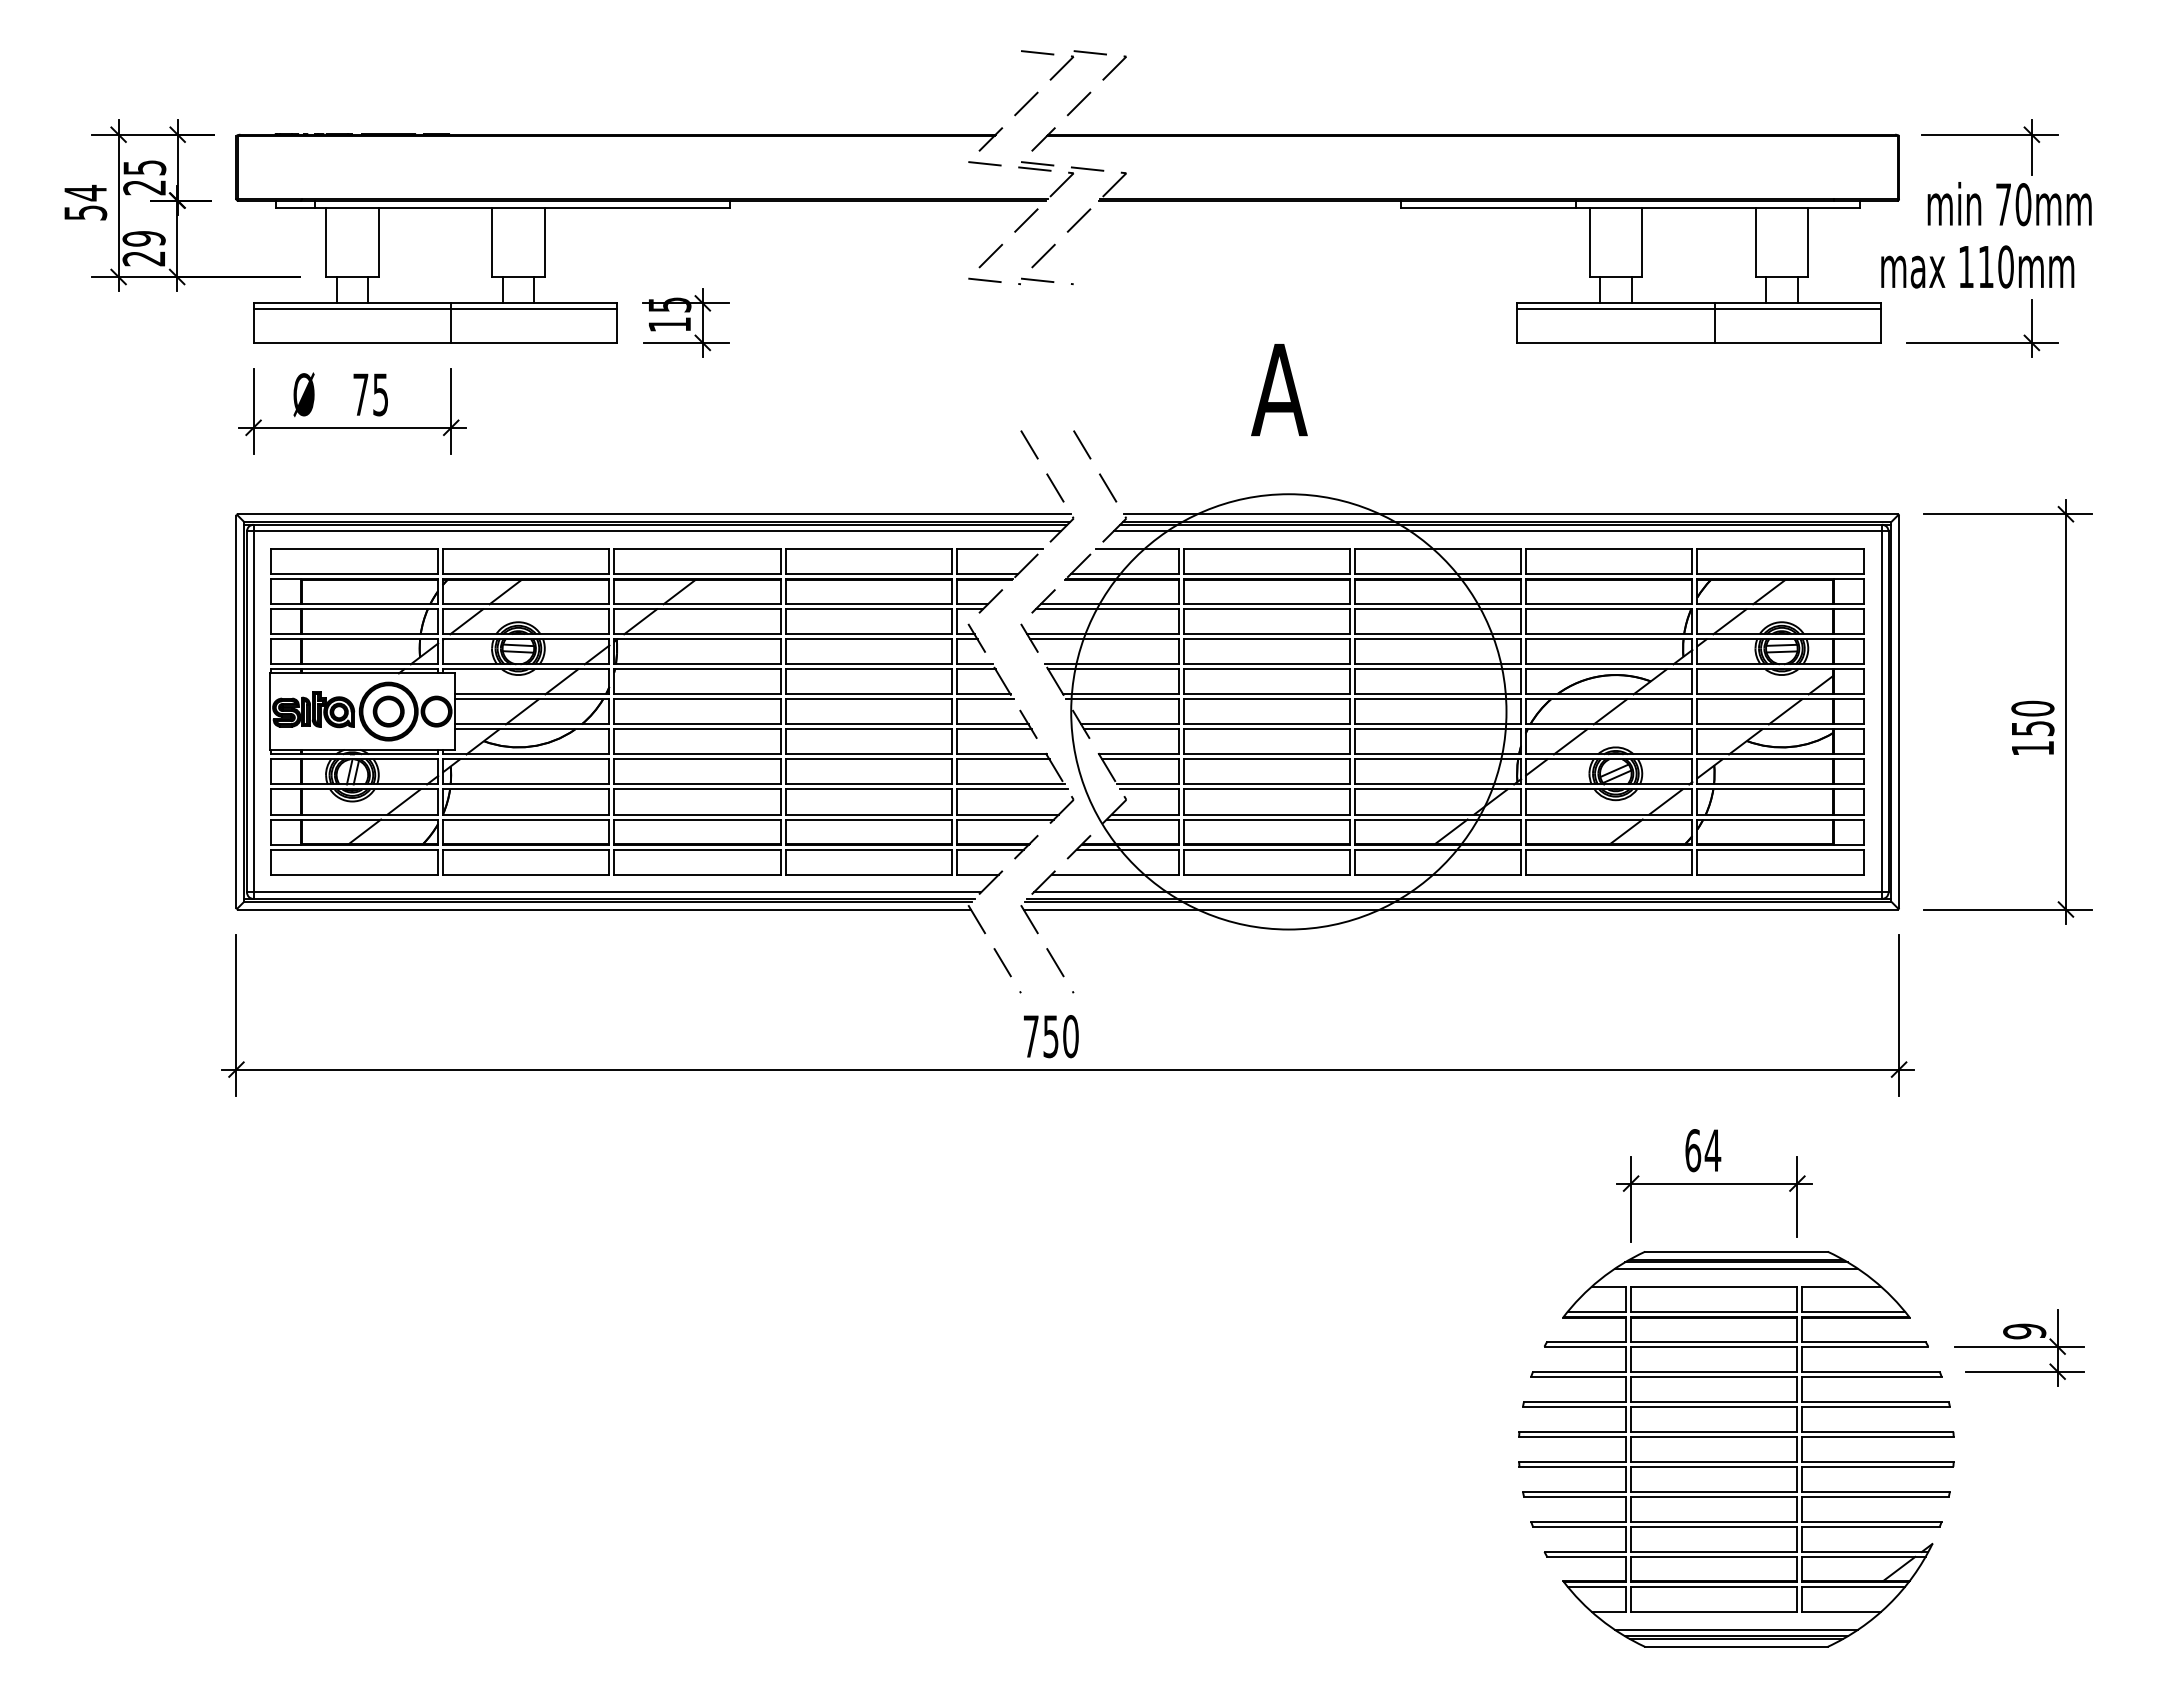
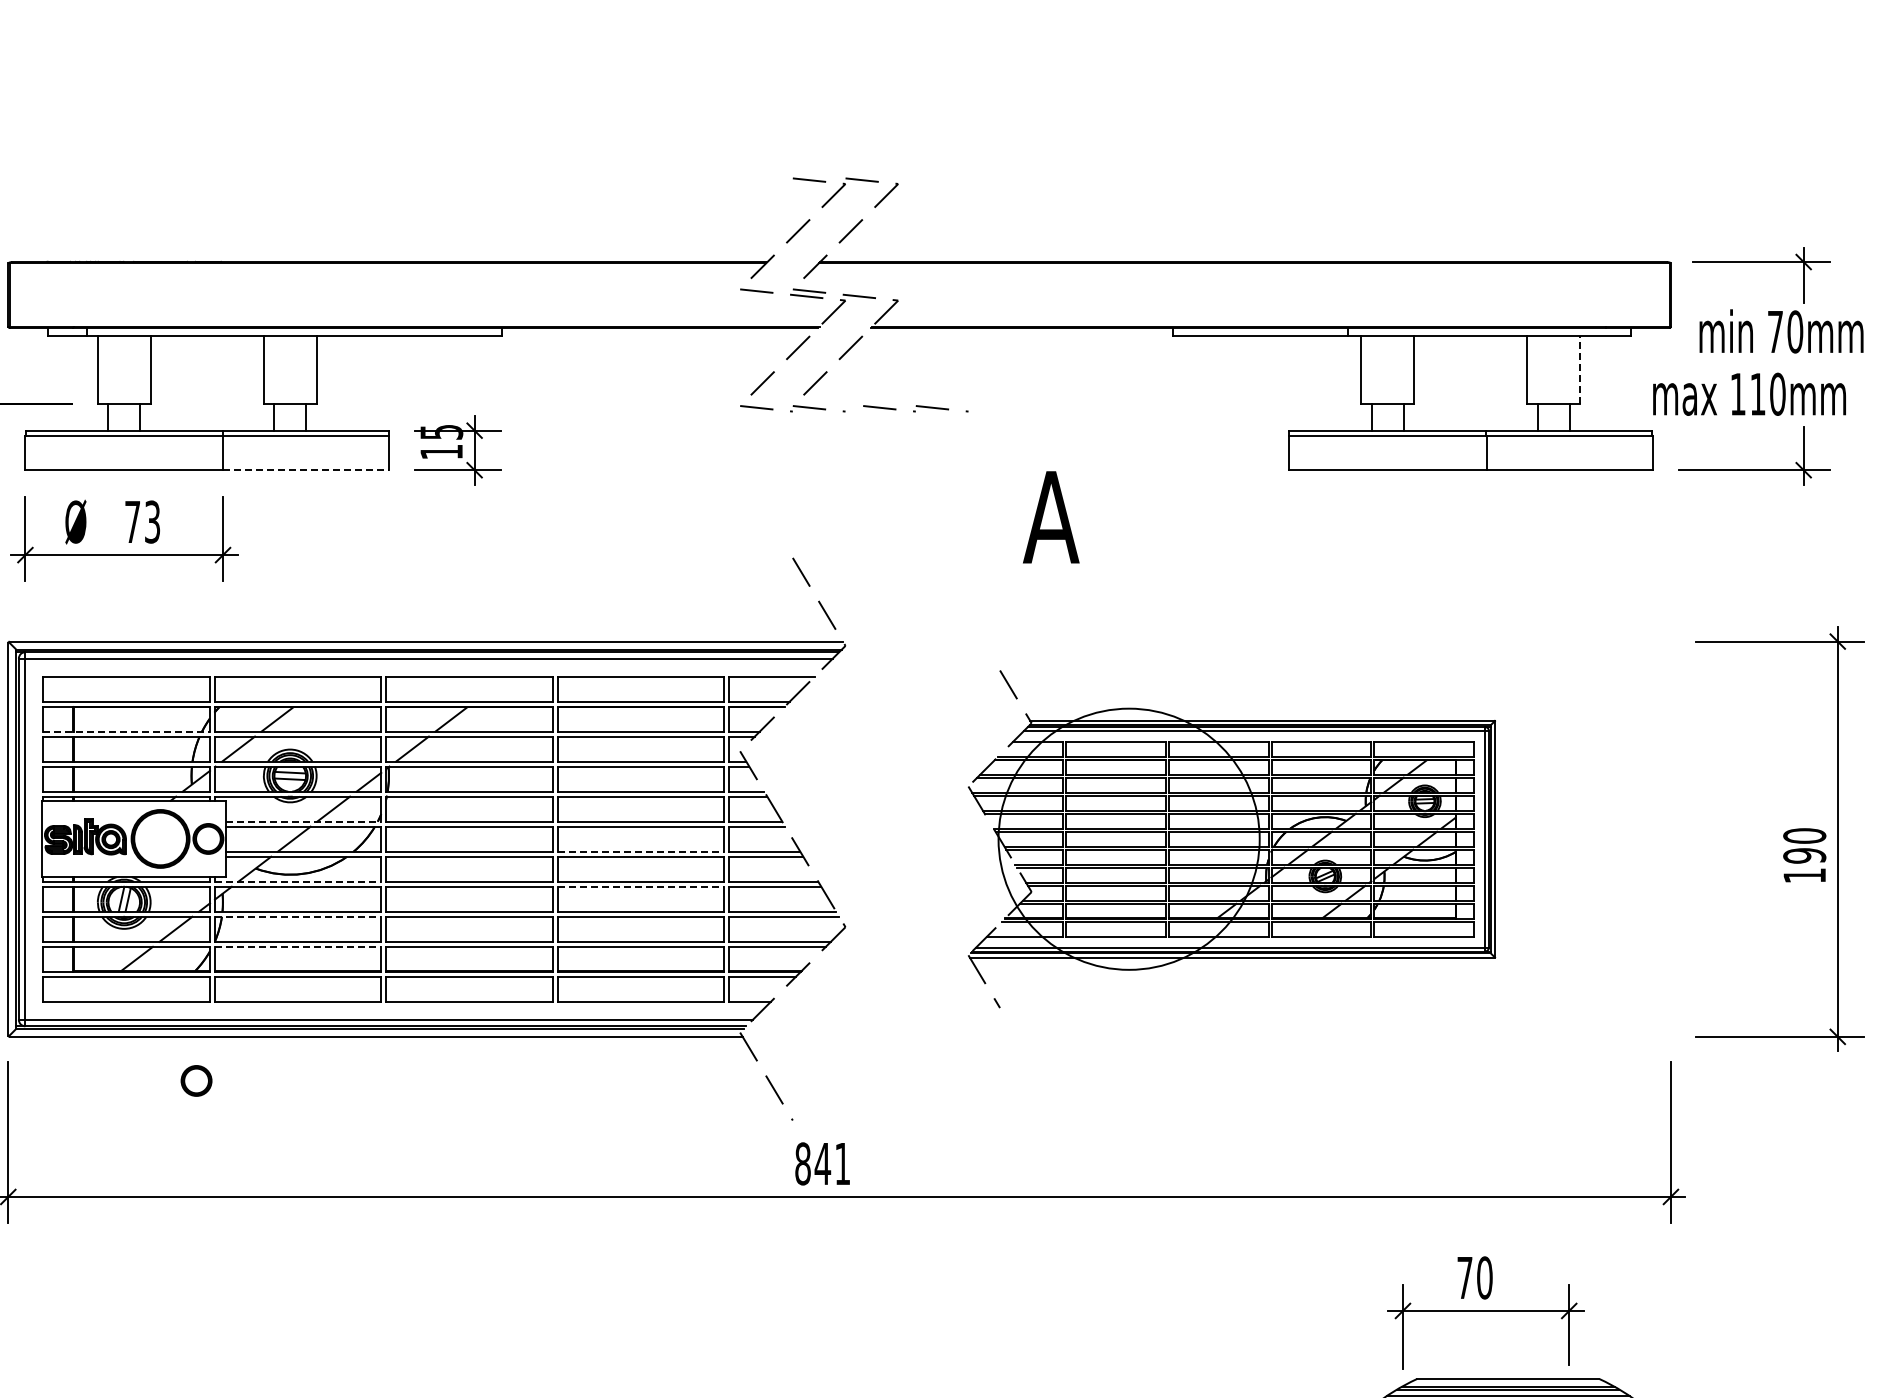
line: (1808, 242) -> (1580, 369), solid -> dashed
part: (1143, 281) -> (915, 408), added
line: (534, 342) -> (306, 469), solid -> dashed
text: (380, 394) -> (152, 521), 75 -> 73
line: (355, 604) -> (127, 731), solid -> dashed
line: (532, 694) -> (304, 821), solid -> dashed
part: (388, 711) -> (196, 1080), moved
part: (1459, 711) -> (1231, 838), size x0.6
line: (869, 724) -> (641, 851), solid -> dashed
text: (2032, 728) -> (1804, 855), 150 -> 190
line: (526, 754) -> (298, 881), solid -> dashed
line: (869, 759) -> (641, 886), solid -> dashed
line: (526, 789) -> (298, 916), solid -> dashed
line: (526, 819) -> (298, 946), solid -> dashed
text: (1050, 1036) -> (822, 1163), 750 -> 841
text: (1703, 1150) -> (1475, 1277), 64 -> 70

